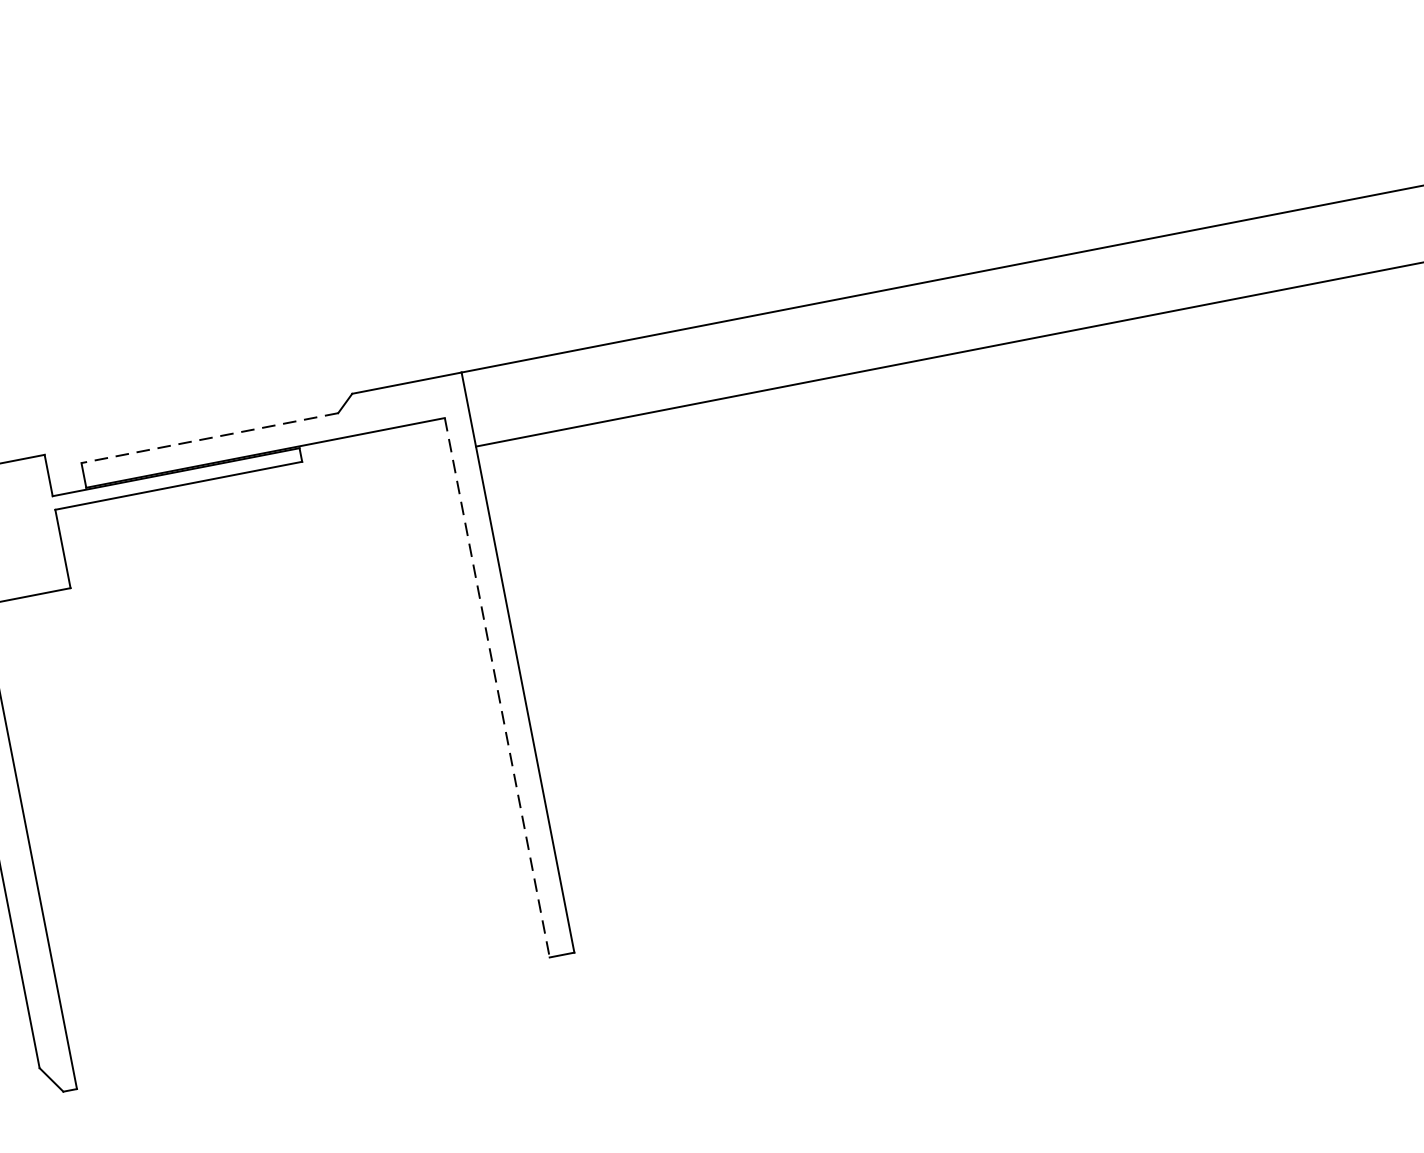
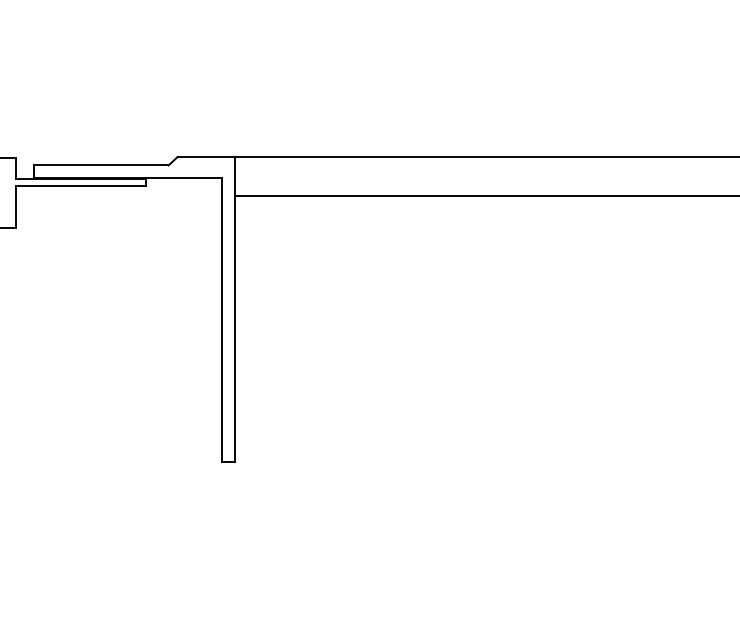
line: (208, 438) -> (100, 165), dashed -> solid
line: (498, 688) -> (222, 320), dashed -> solid

